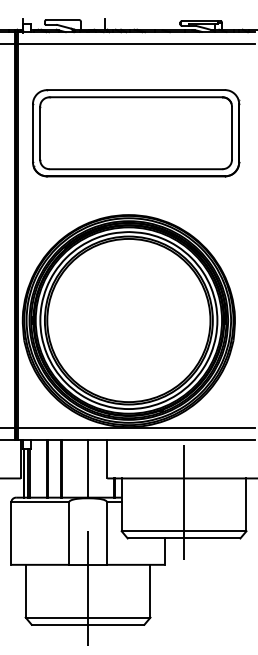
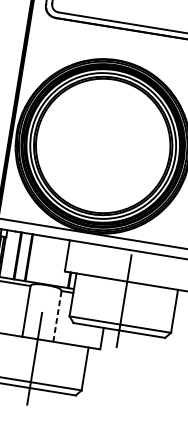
line: (88, 468) -> (50, 260), removed
line: (107, 533) -> (57, 316), solid -> dashed

